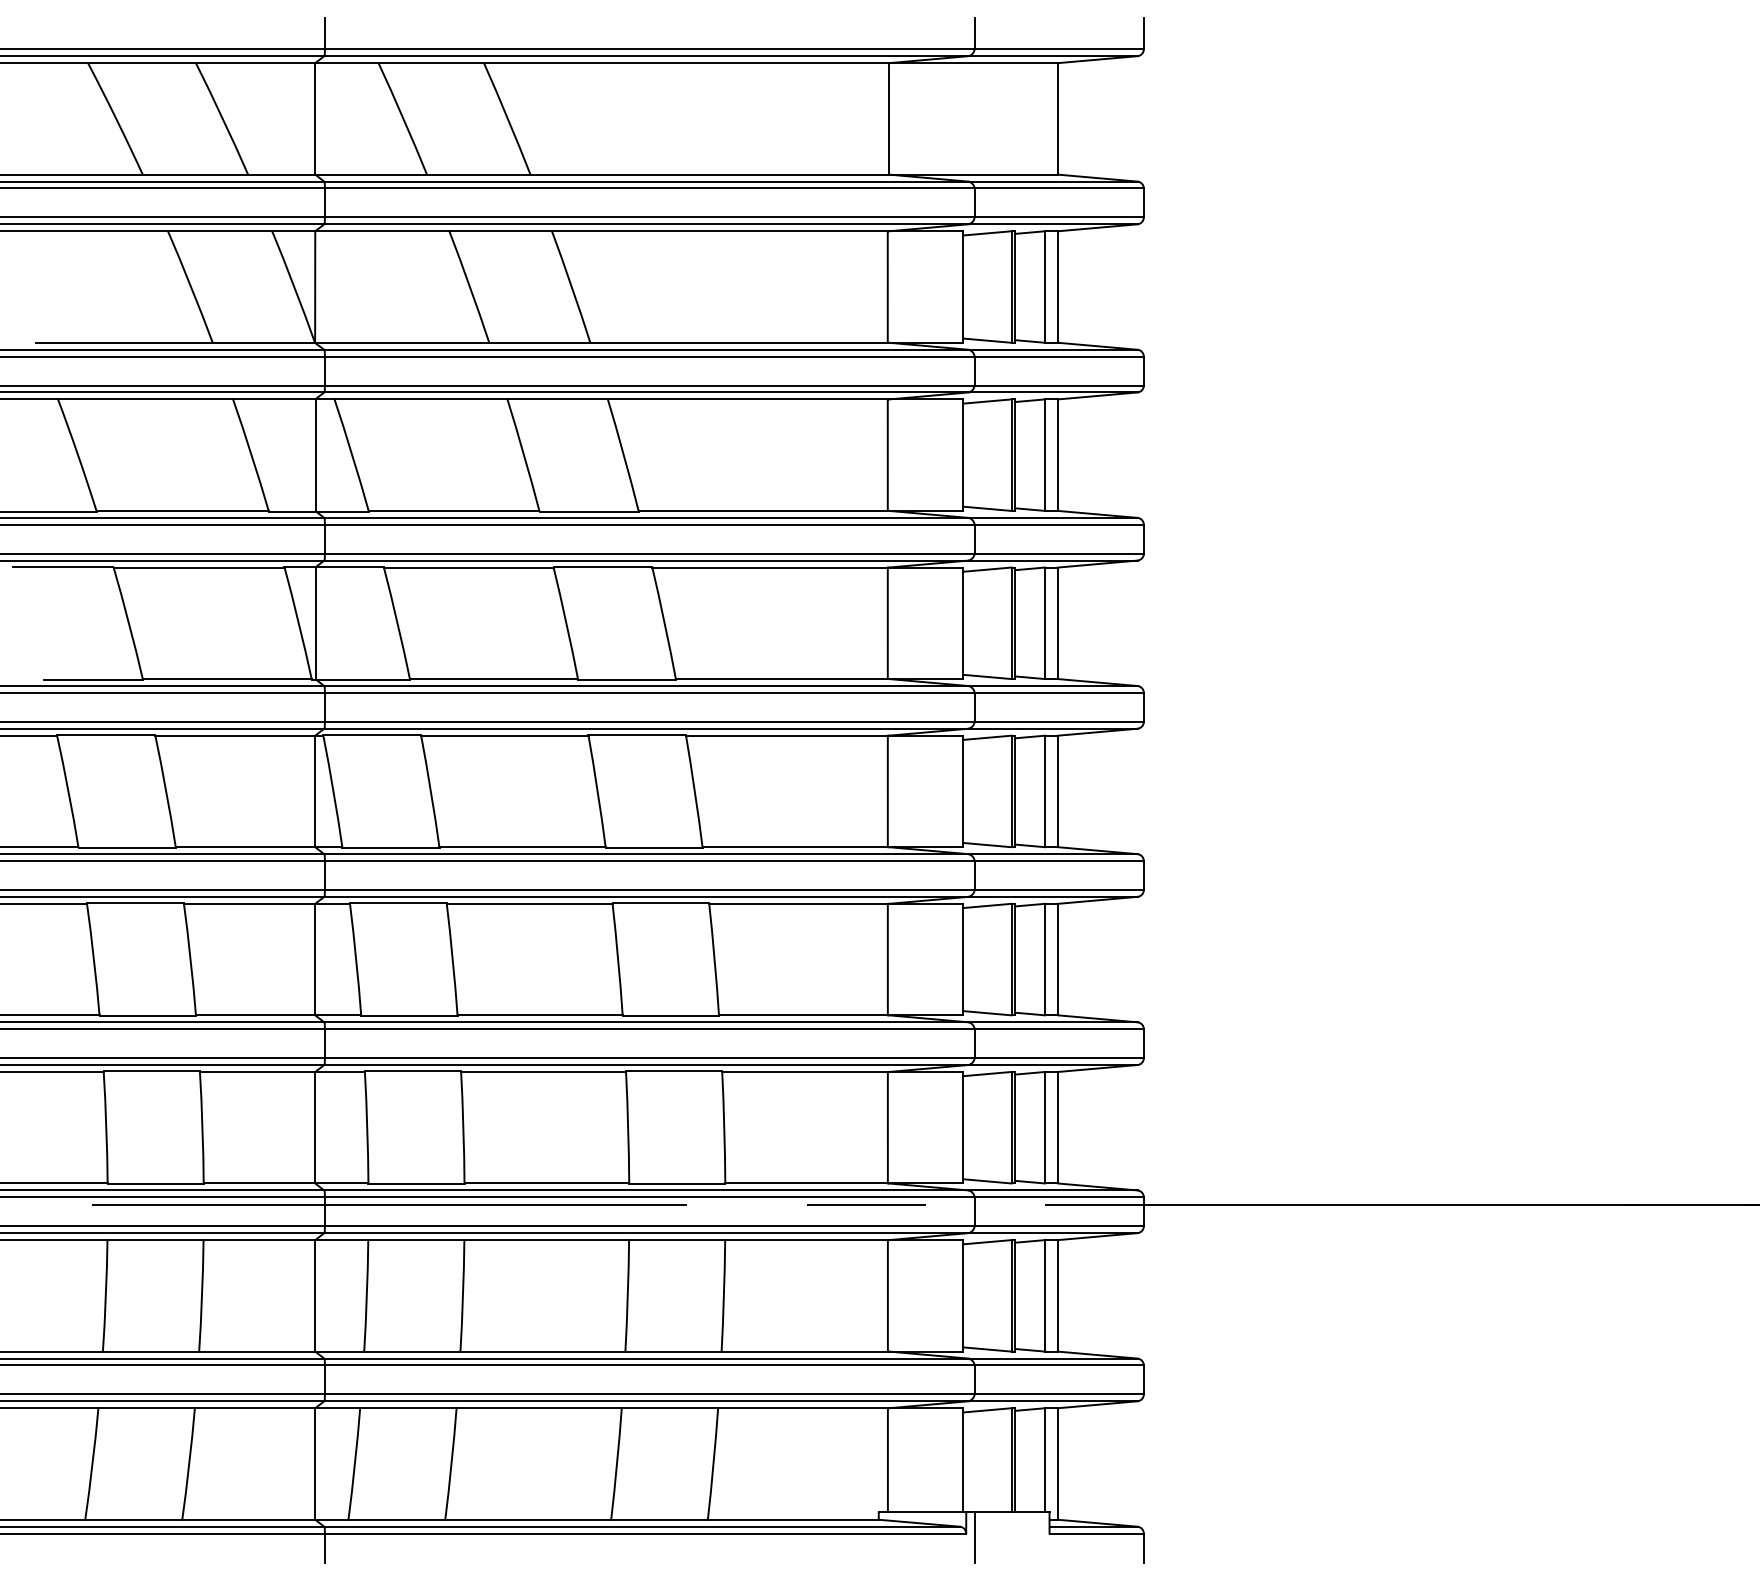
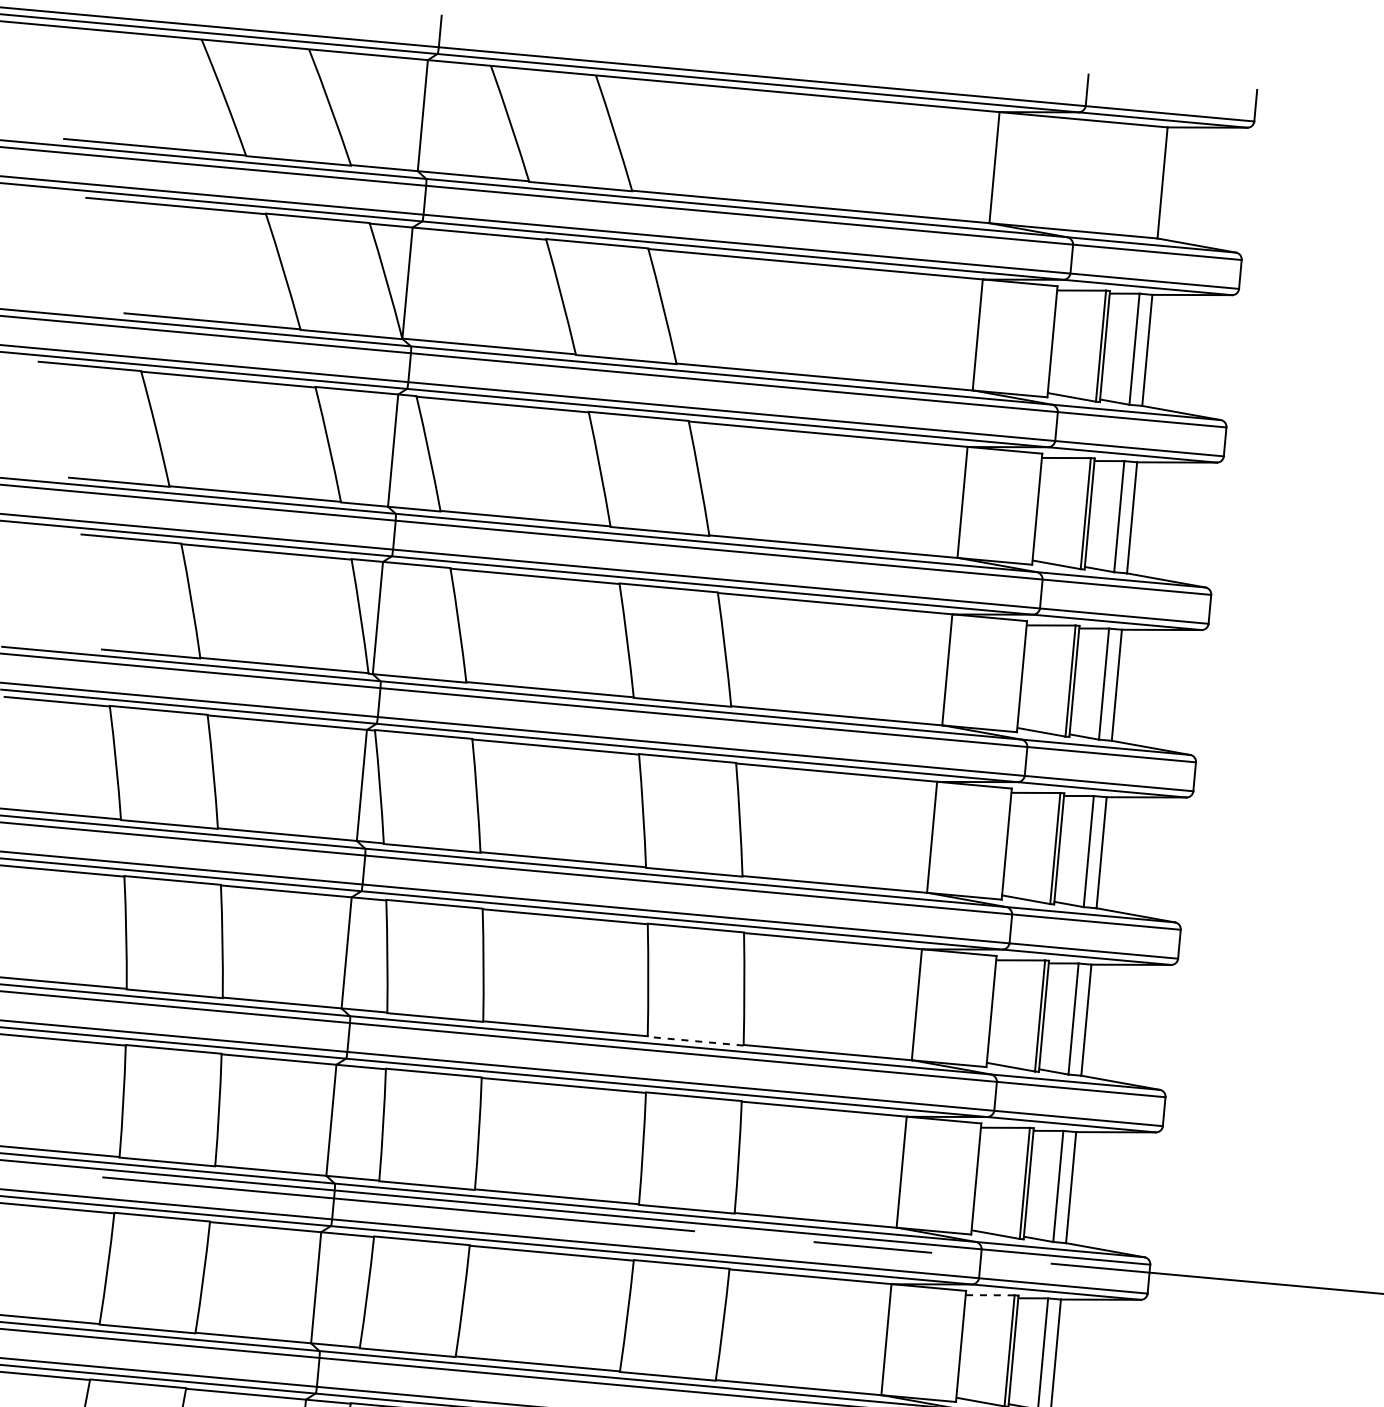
line: (670, 1015) -> (695, 1040), solid -> dashed
line: (987, 1242) -> (990, 1295), solid -> dashed

